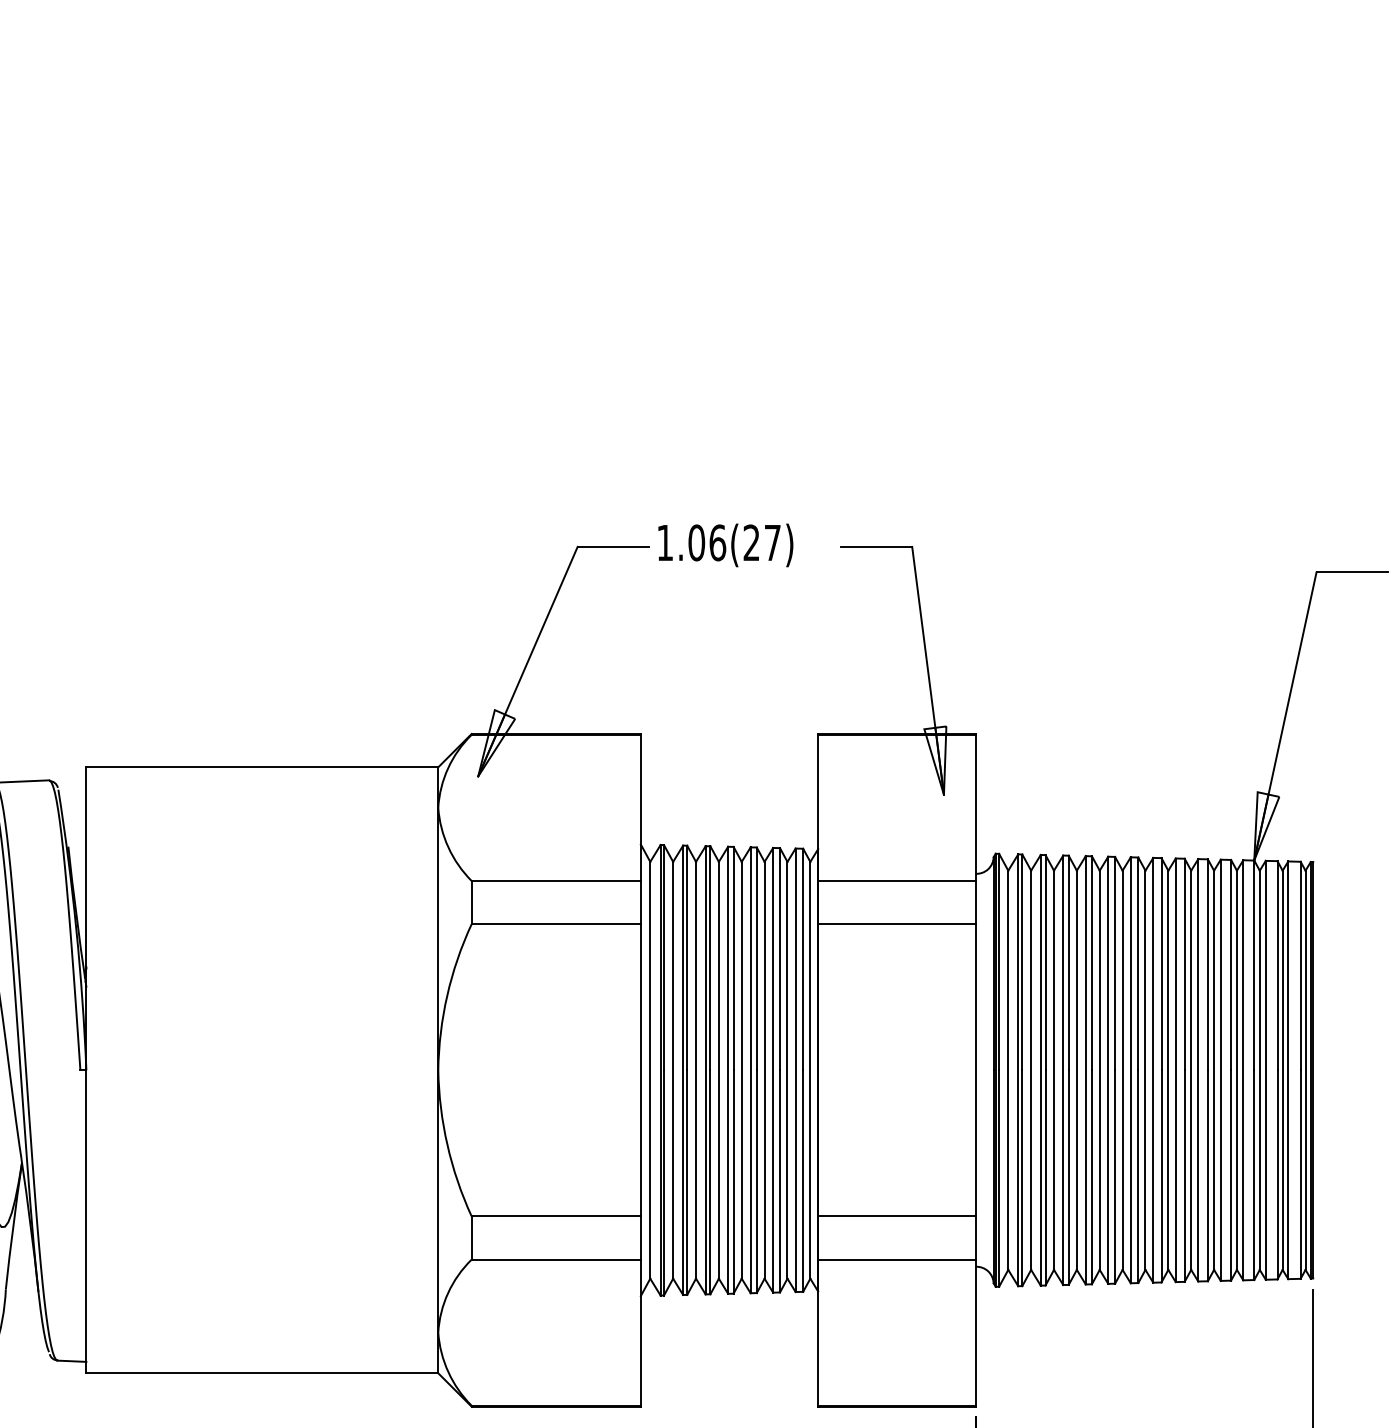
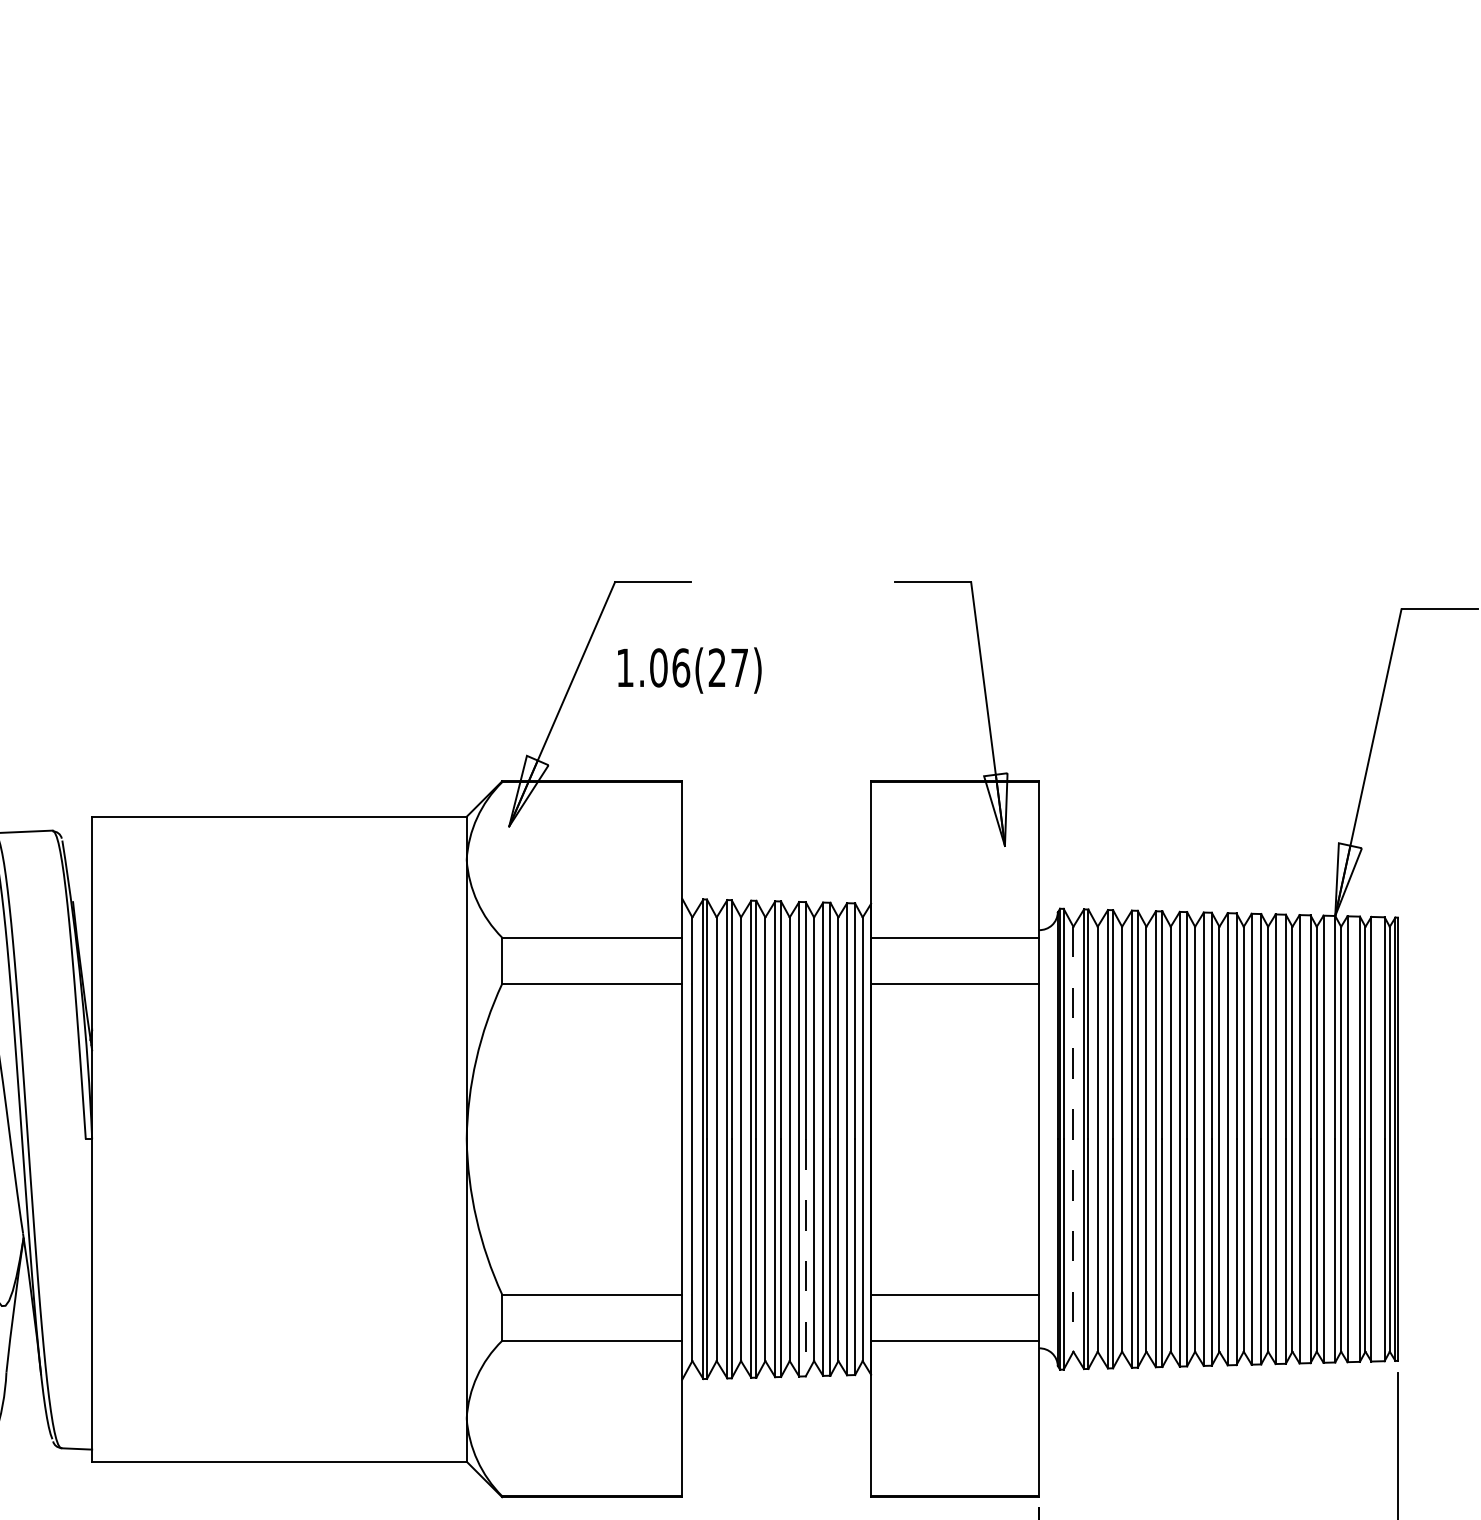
text: (725, 545) -> (689, 670), moved
line: (1008, 1070) -> (1073, 1139), solid -> dashed
line: (756, 1181) -> (805, 1257), solid -> dashed

